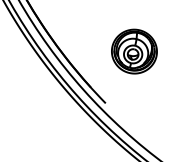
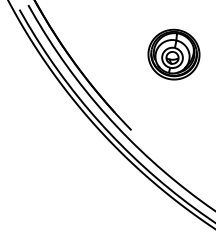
part: (134, 51) -> (173, 54), moved

